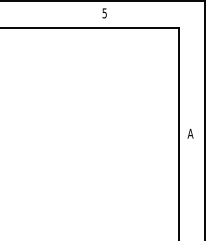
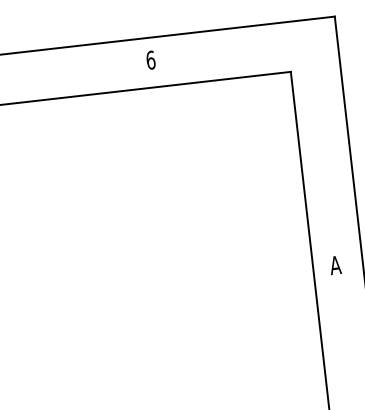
text: (104, 13) -> (150, 60), 5 -> 6

